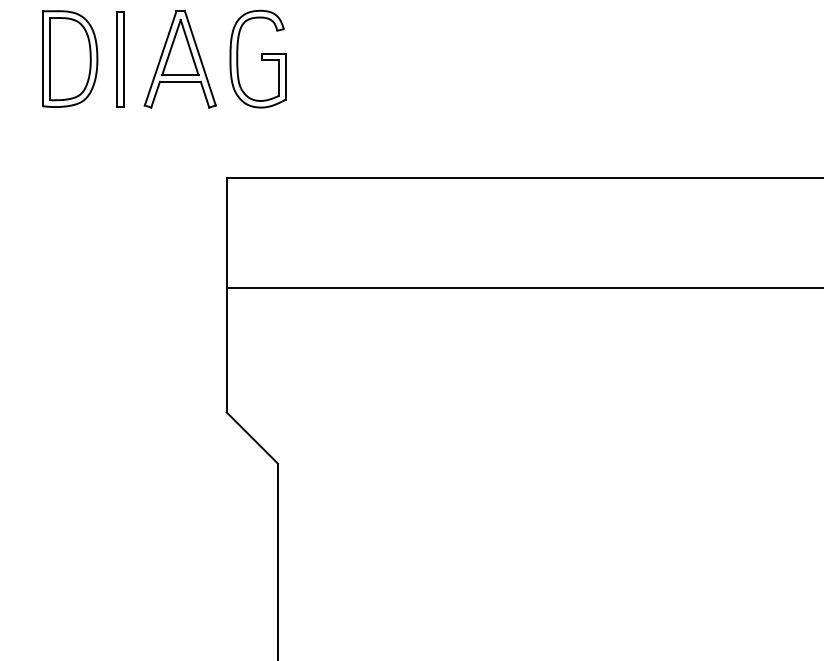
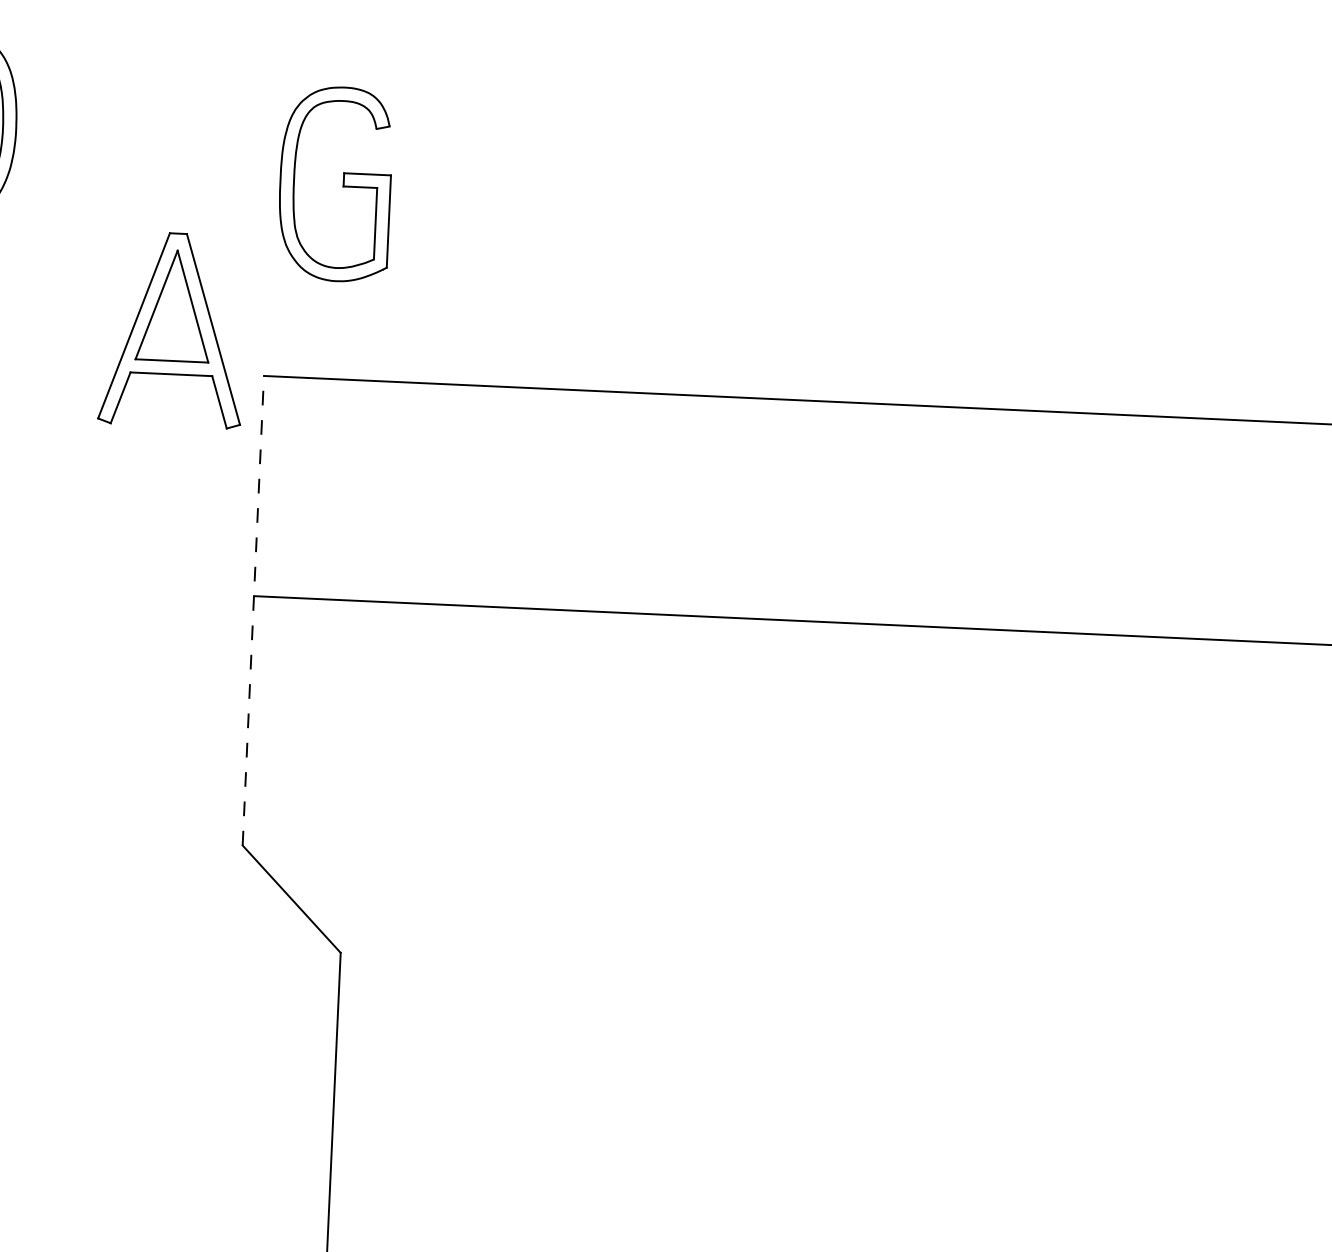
part: (257, 58) -> (334, 182), moved
part: (120, 59) -> (62, 130), removed
part: (179, 59) -> (171, 329), moved
line: (226, 294) -> (253, 609), solid -> dashed

